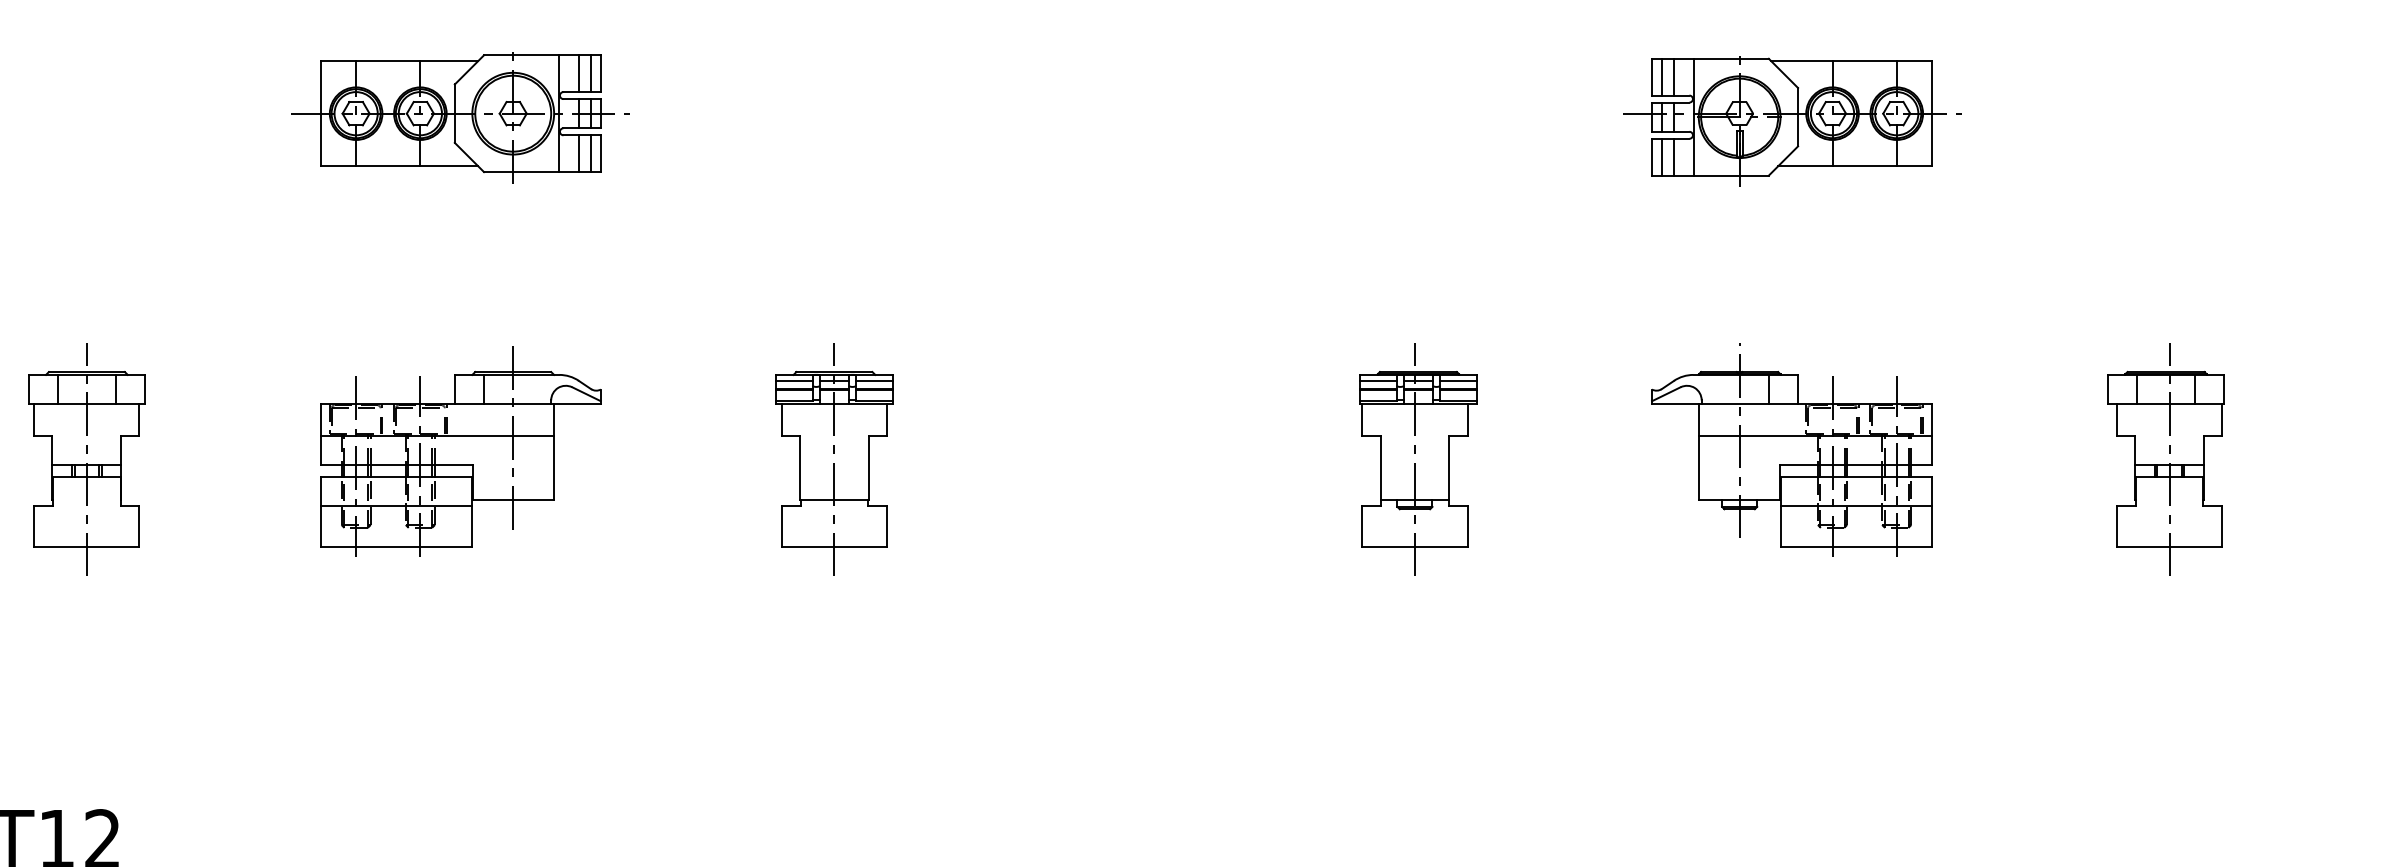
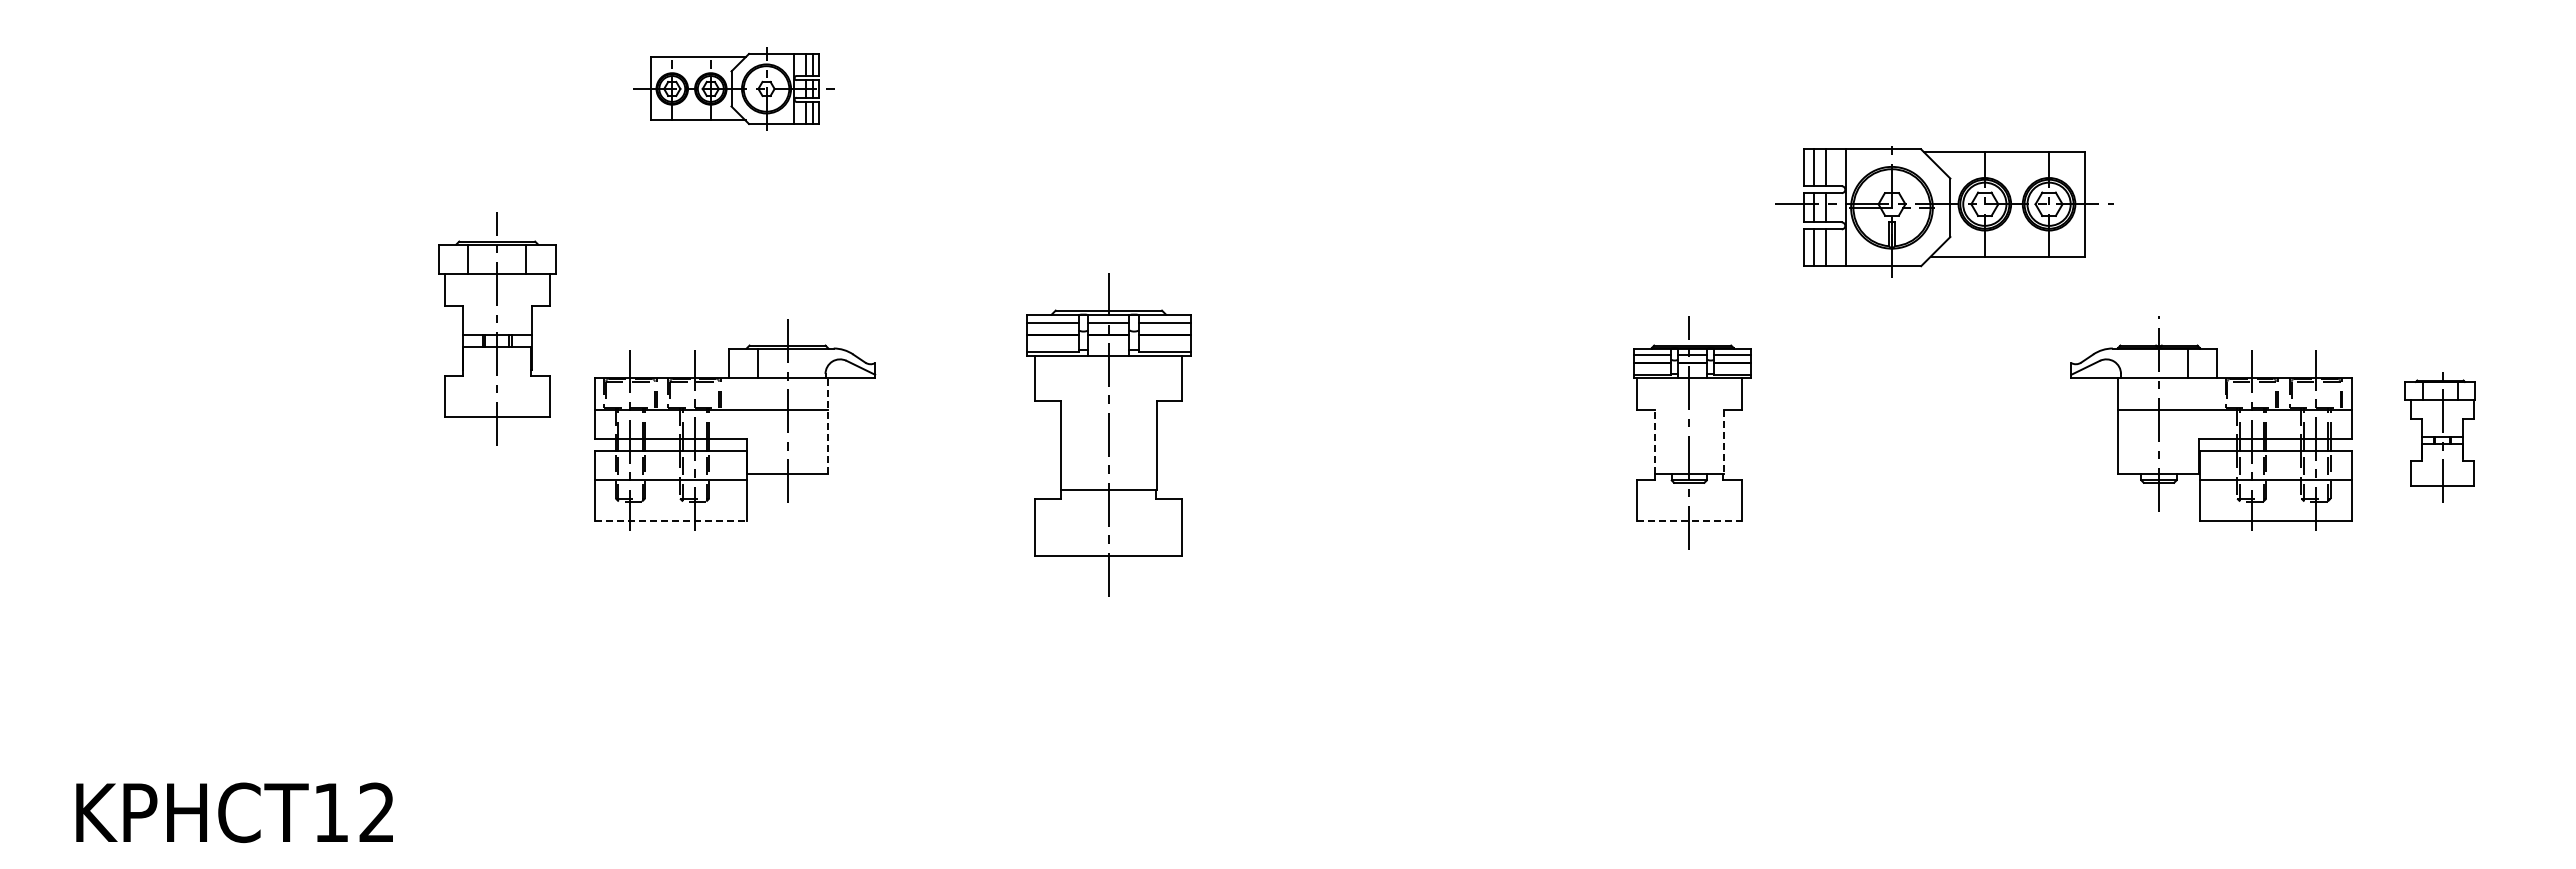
part: (460, 117) -> (734, 91), size x0.6
part: (1792, 120) -> (1944, 211), moved
part: (1792, 449) -> (2211, 423), moved
line: (554, 451) -> (828, 425), solid -> dashed
part: (87, 458) -> (497, 328), moved
part: (834, 458) -> (1108, 432), size x1.4
part: (2166, 458) -> (2440, 432), size x0.6
line: (1380, 467) -> (1654, 441), solid -> dashed
line: (1449, 468) -> (1723, 442), solid -> dashed
line: (396, 546) -> (670, 520), solid -> dashed
line: (1415, 546) -> (1689, 520), solid -> dashed

